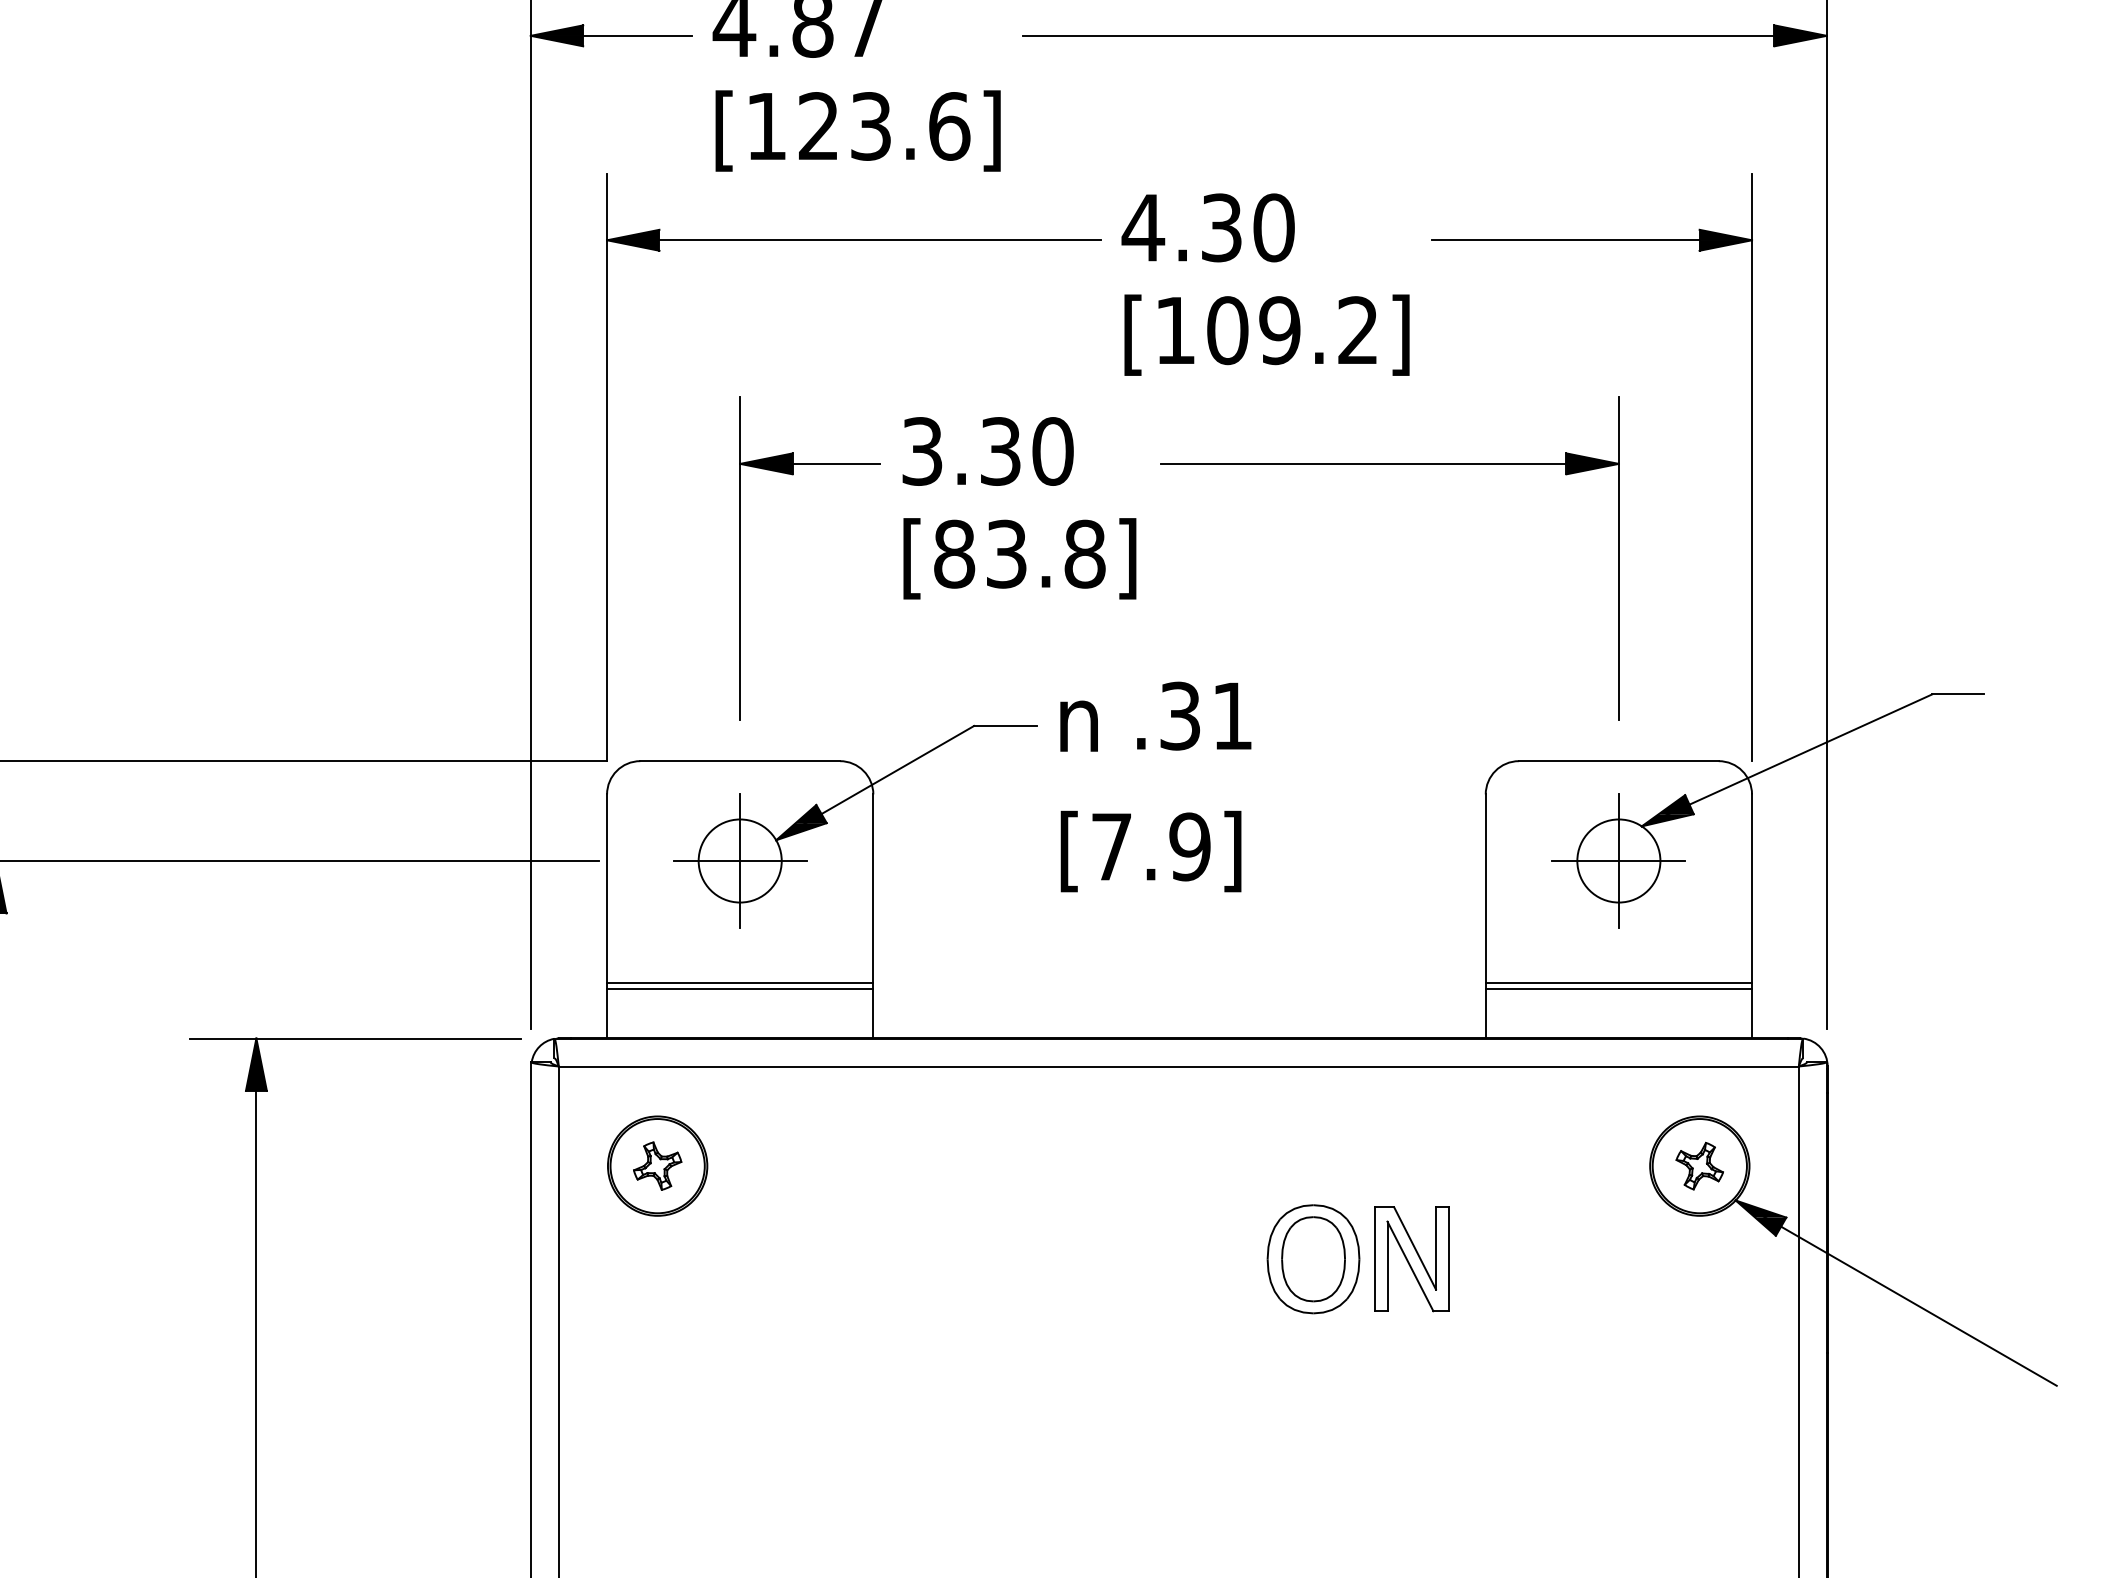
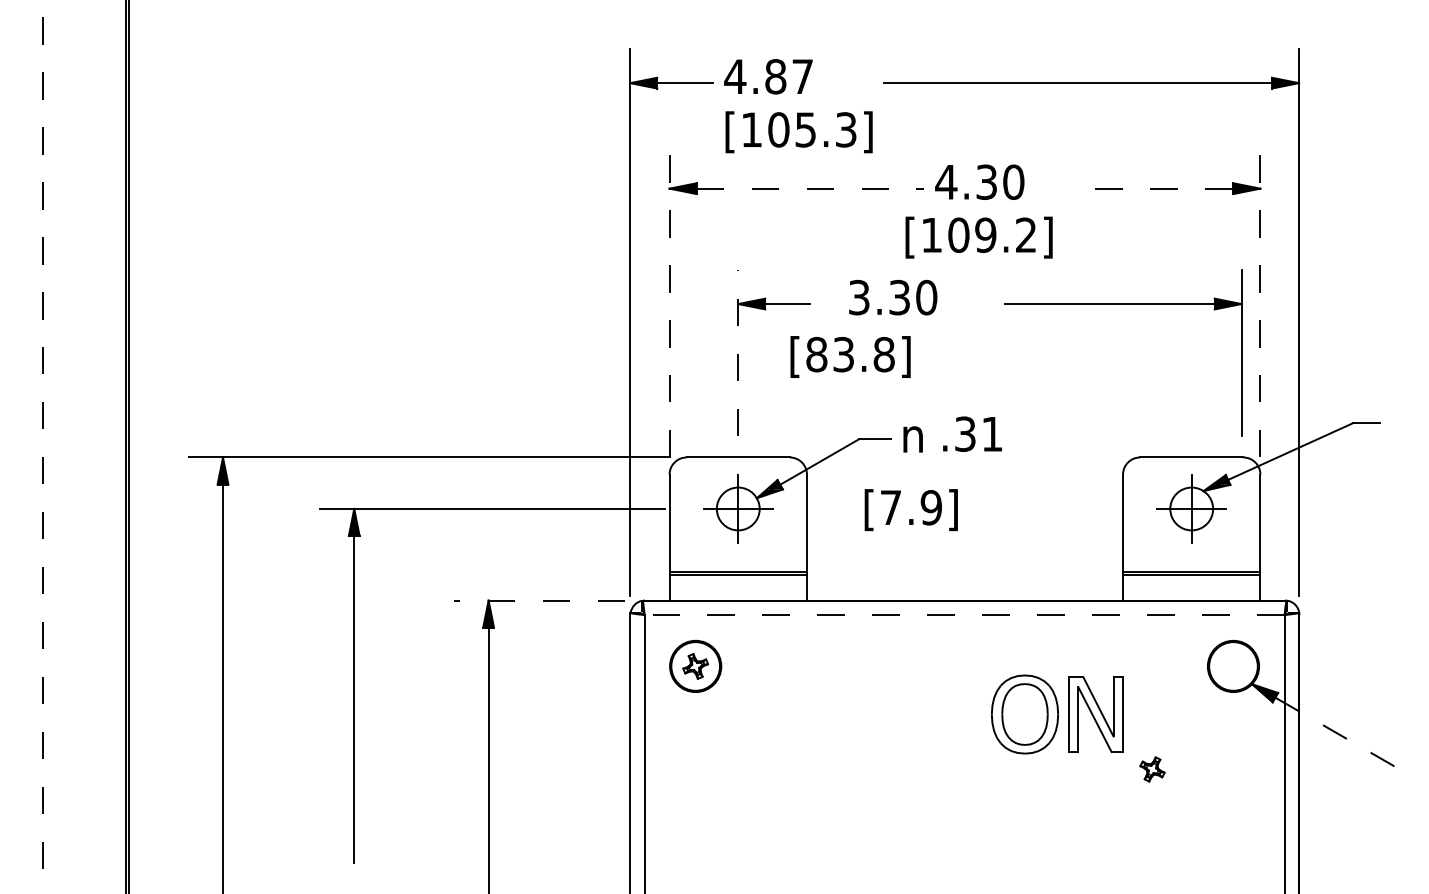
text: (884, 125) -> (812, 129), [123.6] -> [105.3]
line: (880, 239) -> (810, 188), solid -> dashed
line: (1566, 239) -> (1164, 188), solid -> dashed
text: (1265, 334) -> (978, 237), moved
text: (988, 451) -> (893, 297), moved
part: (1389, 464) -> (1123, 304), moved
line: (606, 466) -> (669, 305), solid -> dashed
line: (1752, 466) -> (1260, 305), solid -> dashed
line: (740, 557) -> (738, 352), solid -> dashed
text: (1019, 557) -> (850, 356), moved
text: (1149, 852) -> (910, 510), moved
line: (355, 1038) -> (539, 600), solid -> dashed
line: (1178, 1067) -> (964, 615), solid -> dashed
part: (1699, 1166) -> (1152, 769), moved
part: (1356, 1259) -> (1056, 714), size x1.4
line: (1920, 1307) -> (1347, 739), solid -> dashed

